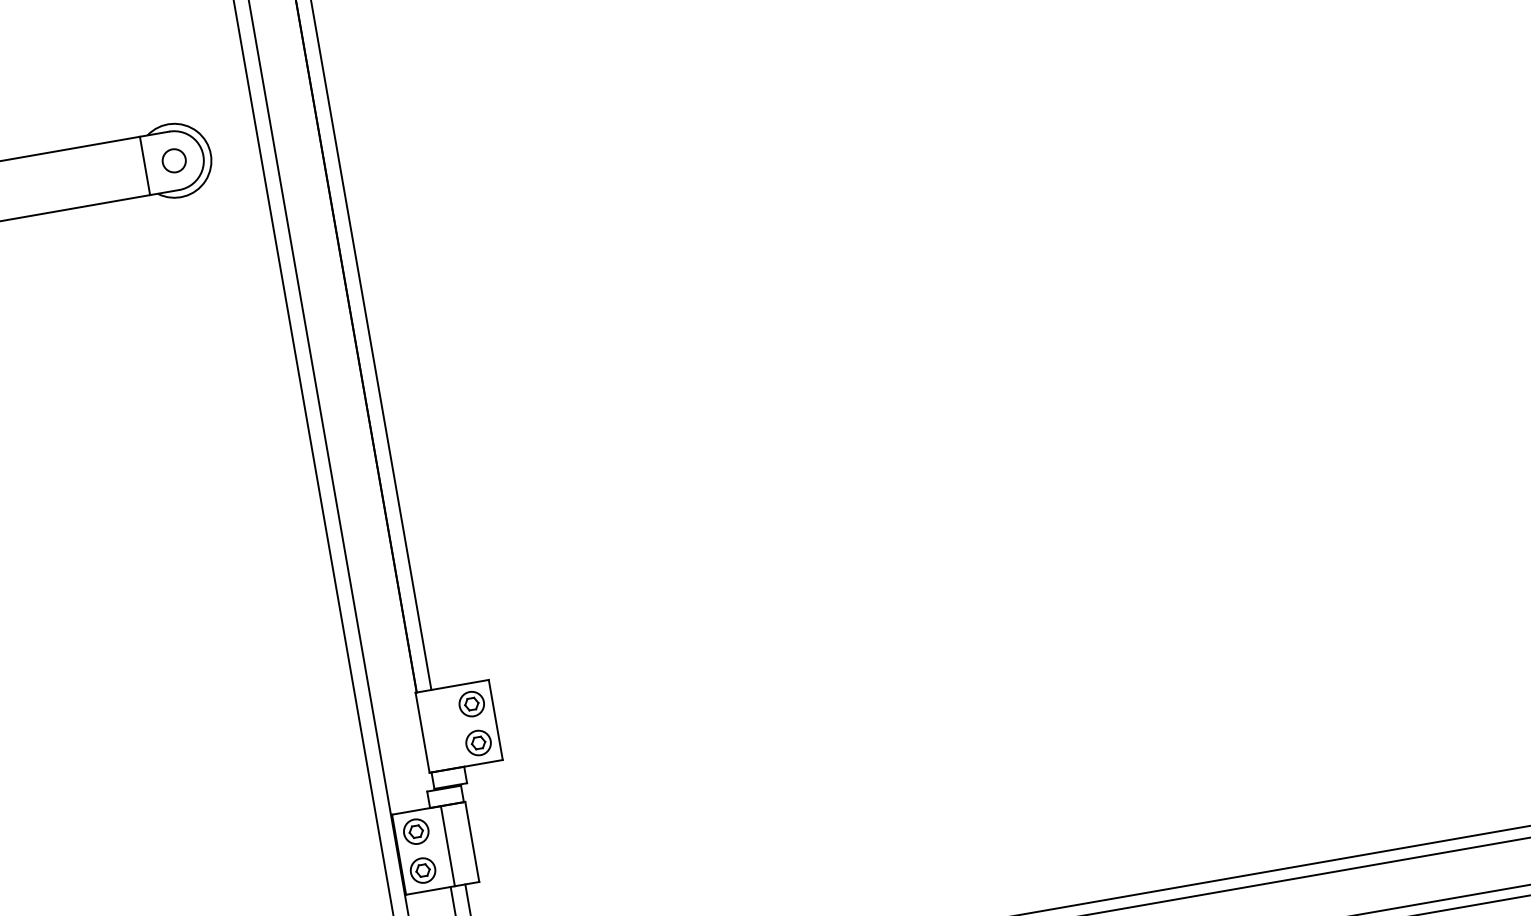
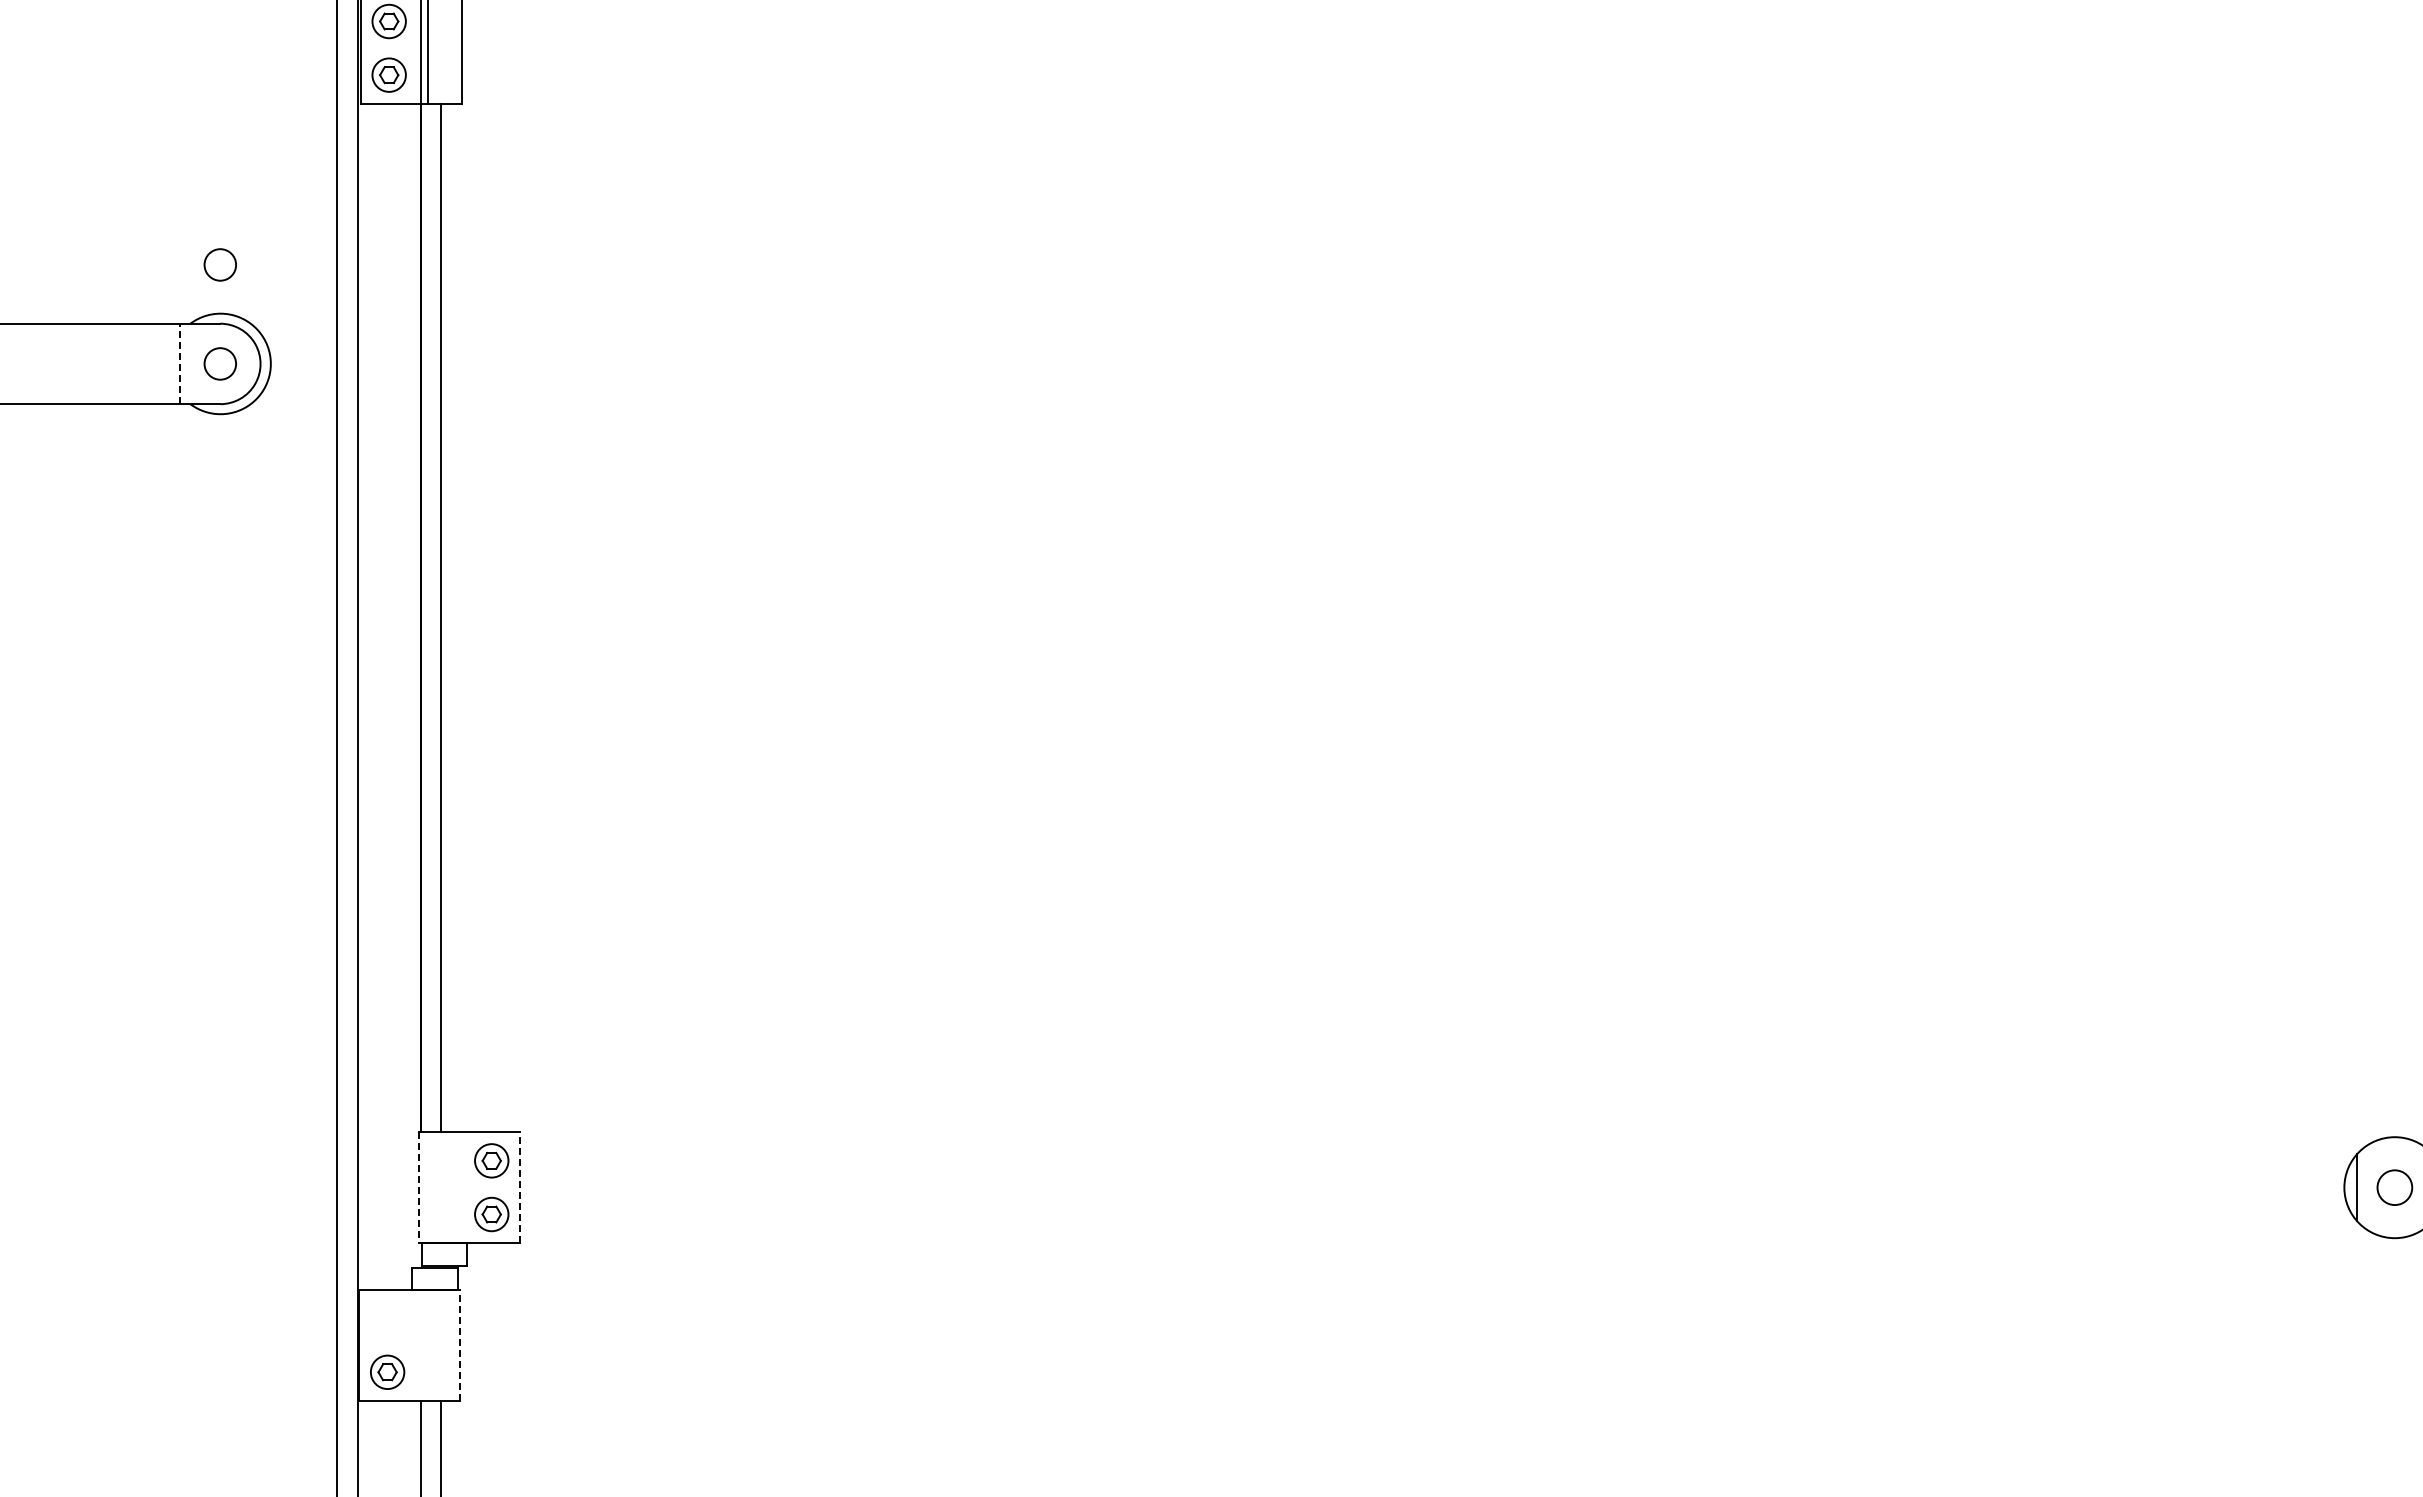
circle: (161, 88) -> (219, 264), added
line: (145, 165) -> (180, 363), solid -> dashed
line: (496, 719) -> (520, 1187), solid -> dashed
line: (422, 733) -> (419, 1188), solid -> dashed
part: (416, 831) -> (387, 1318), removed
line: (472, 841) -> (460, 1345), solid -> dashed
line: (447, 846) -> (426, 1345), removed

